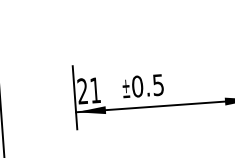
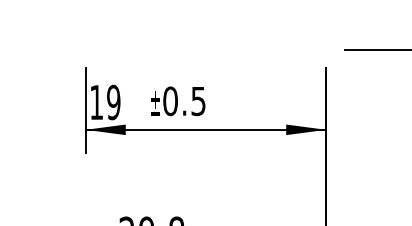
text: (89, 90) -> (105, 102), 21 -> 19

